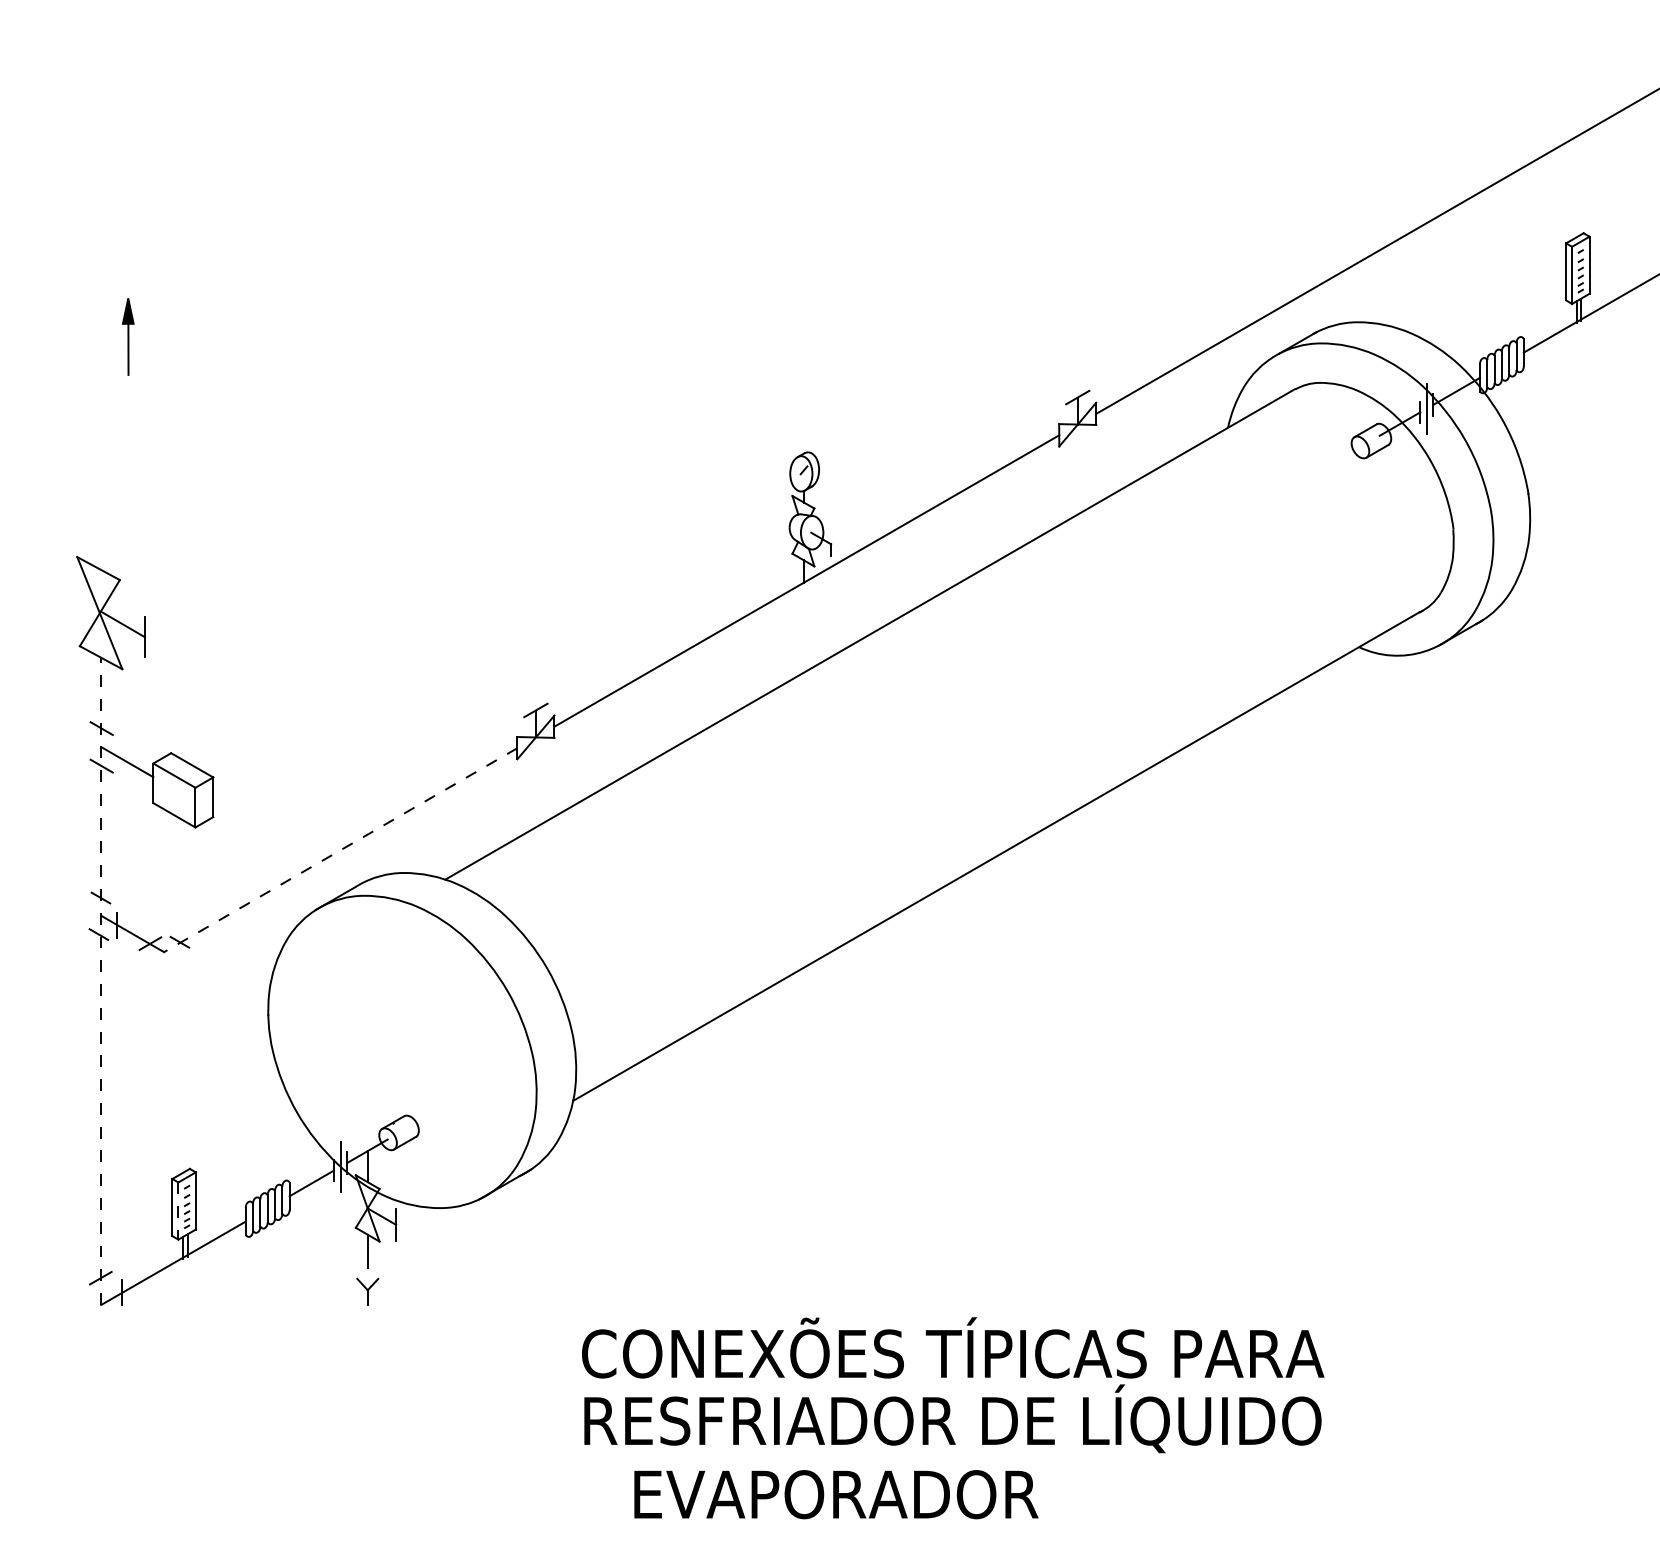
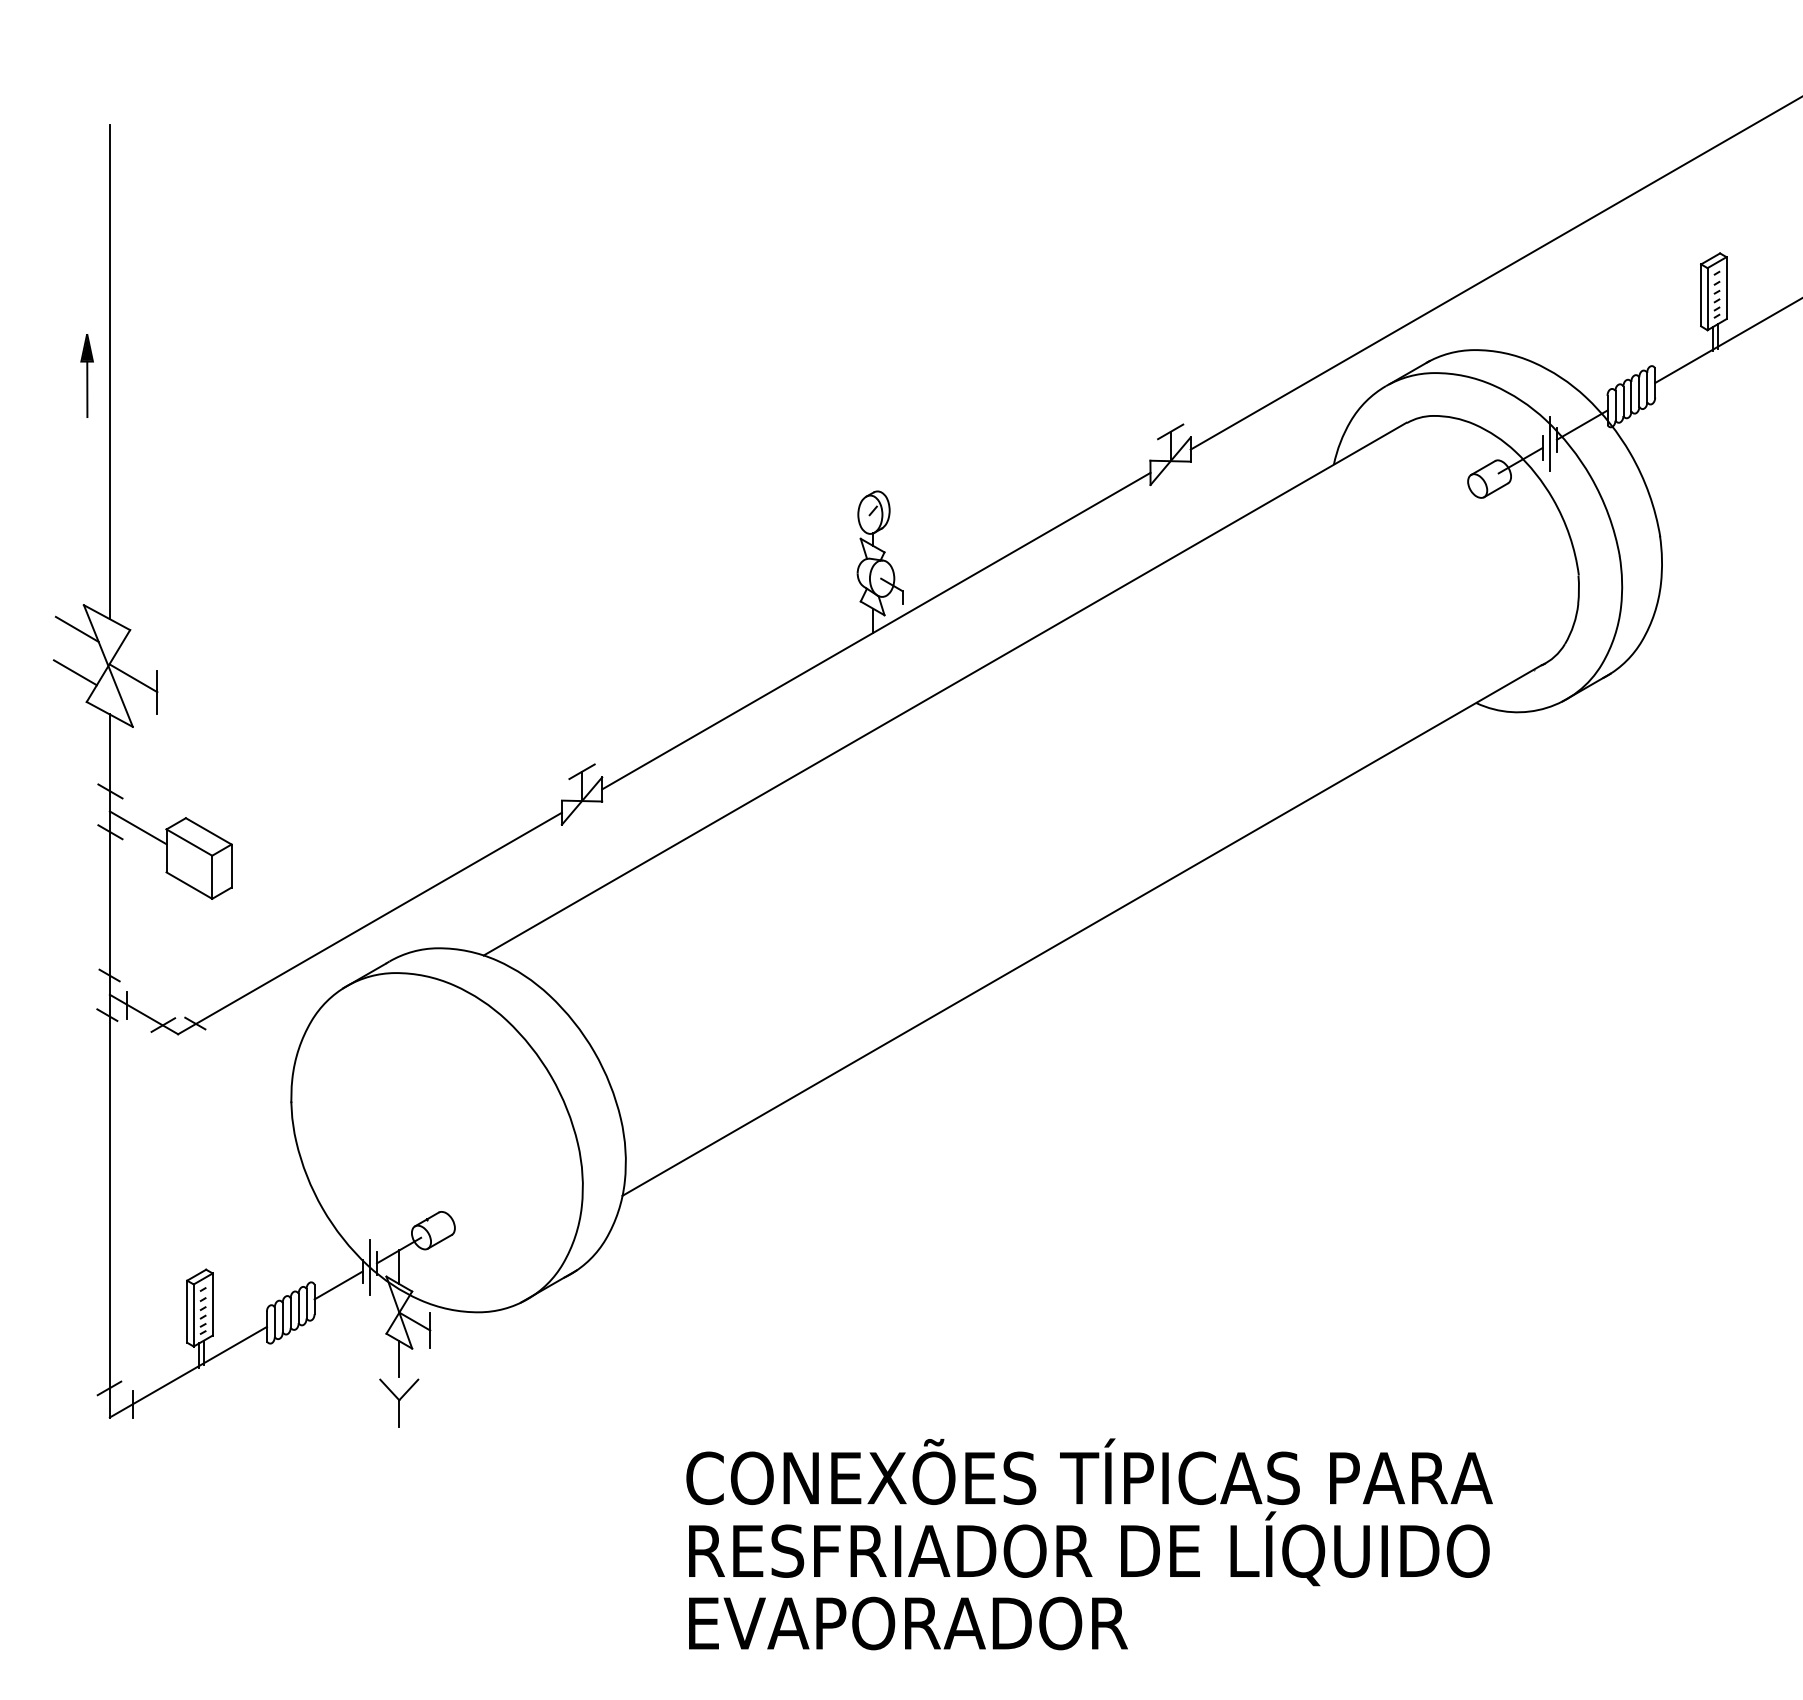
part: (127, 336) -> (86, 375), moved
line: (101, 342) -> (110, 372), added
line: (70, 578) -> (76, 628), added
line: (69, 618) -> (75, 671), added
line: (340, 850) -> (369, 923), dashed -> solid
line: (101, 981) -> (110, 1066), dashed -> solid
line: (178, 1211) -> (193, 1315), dashed -> solid
part: (367, 1291) -> (399, 1402), size x1.67
text: (953, 1385) -> (1089, 1512), moved

